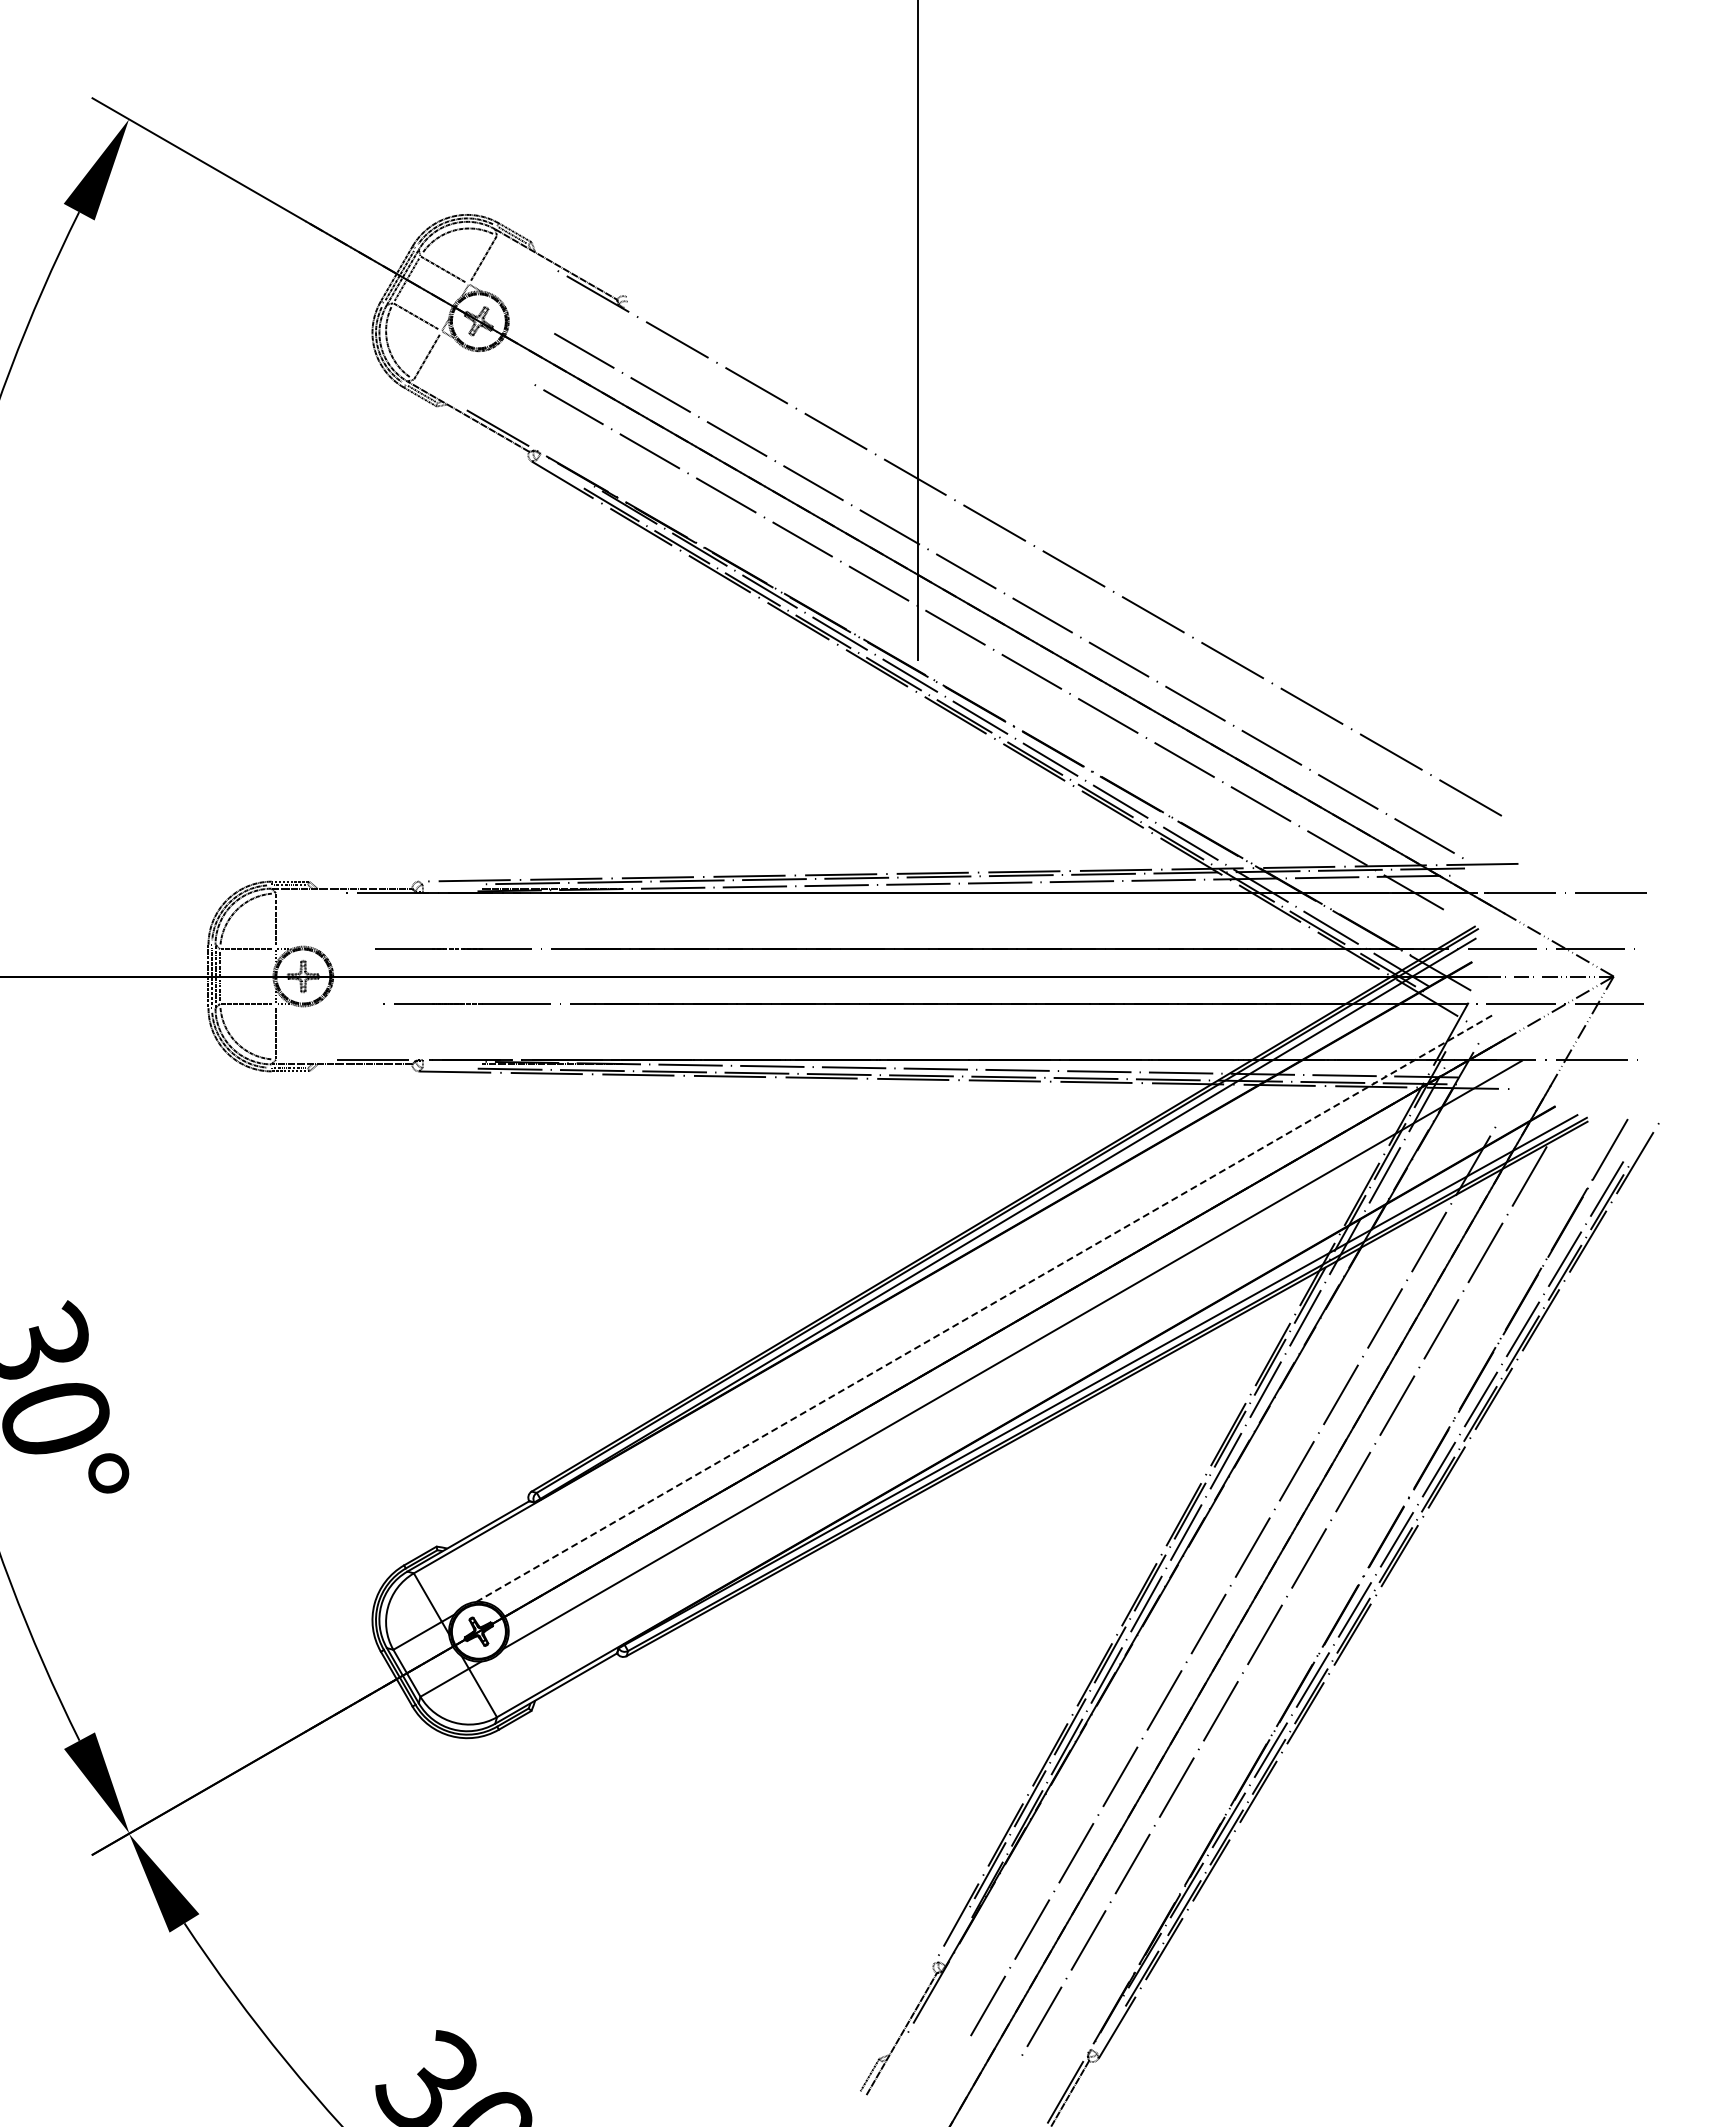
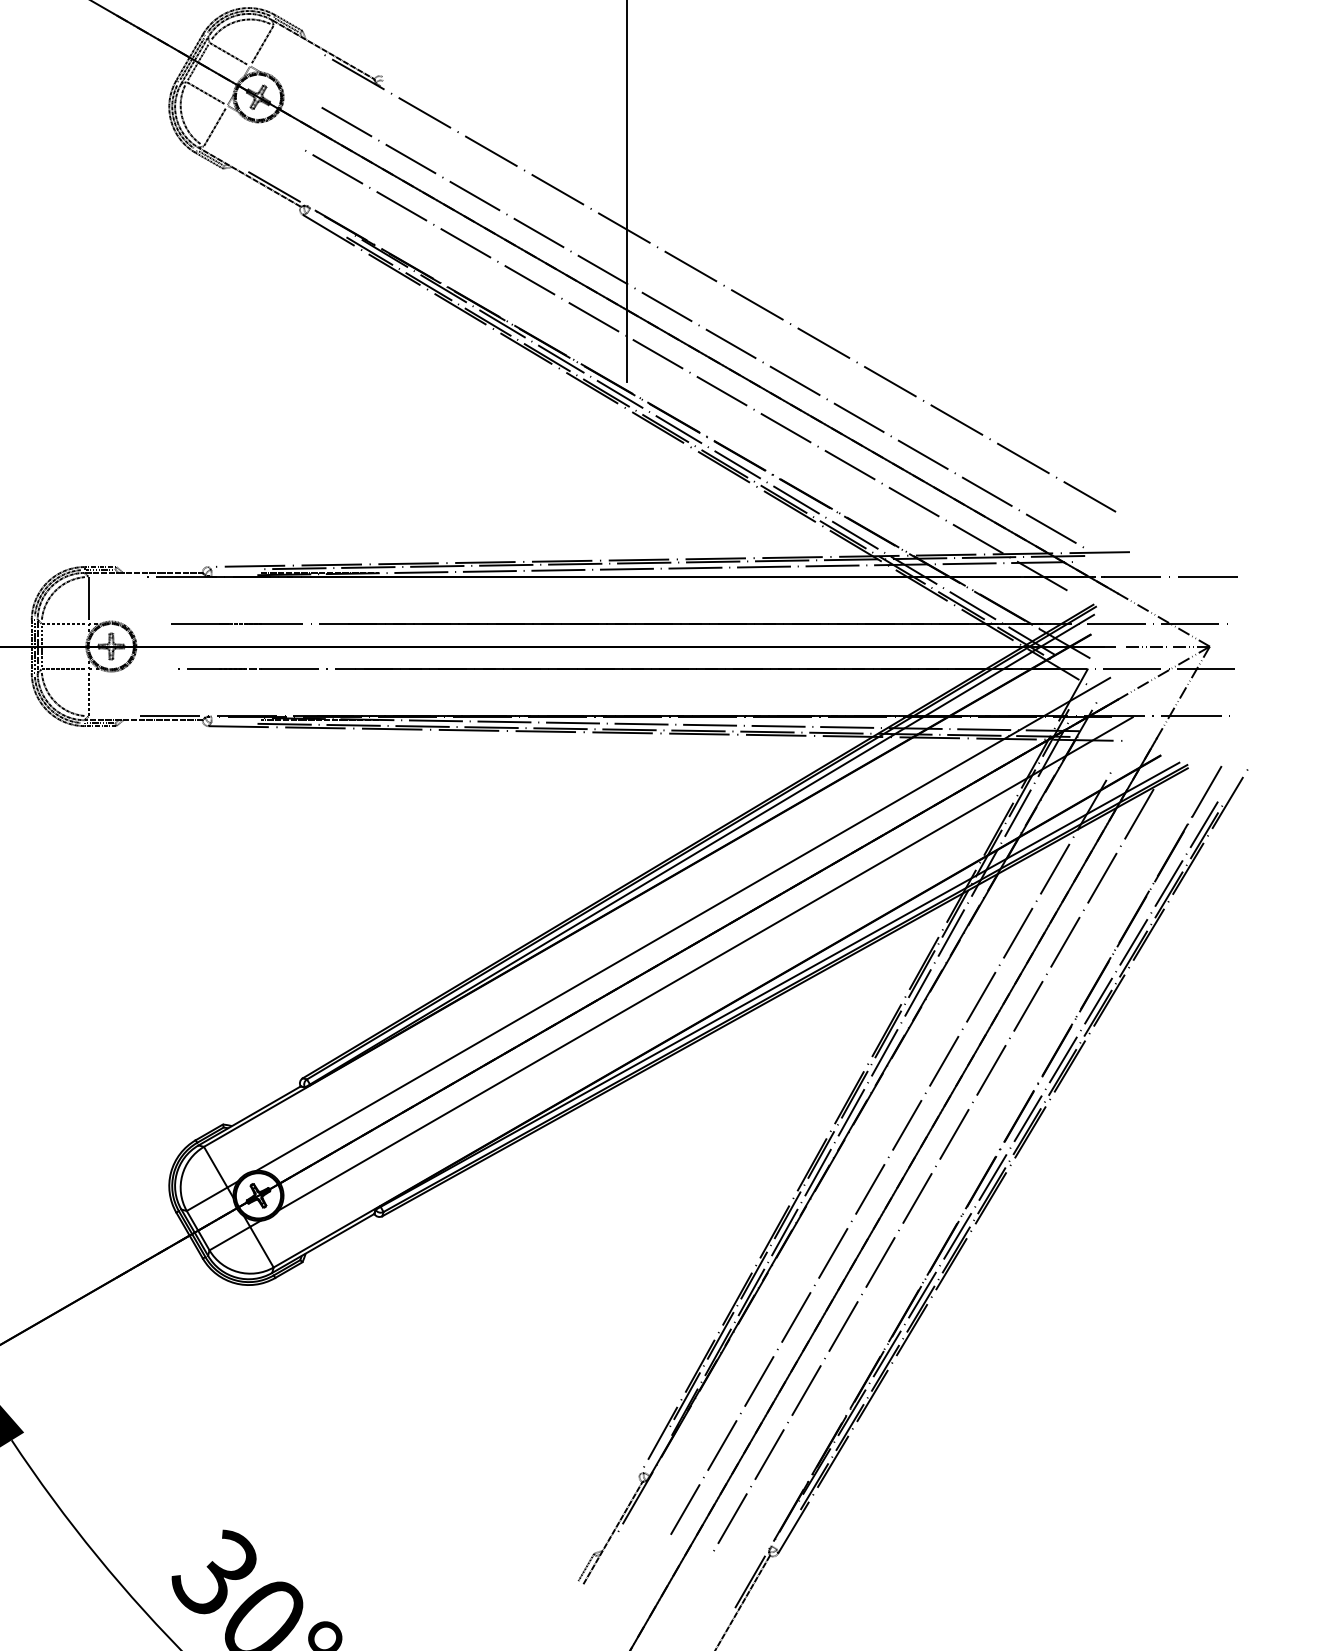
line: (985, 1307) -> (683, 924), dashed -> solid

